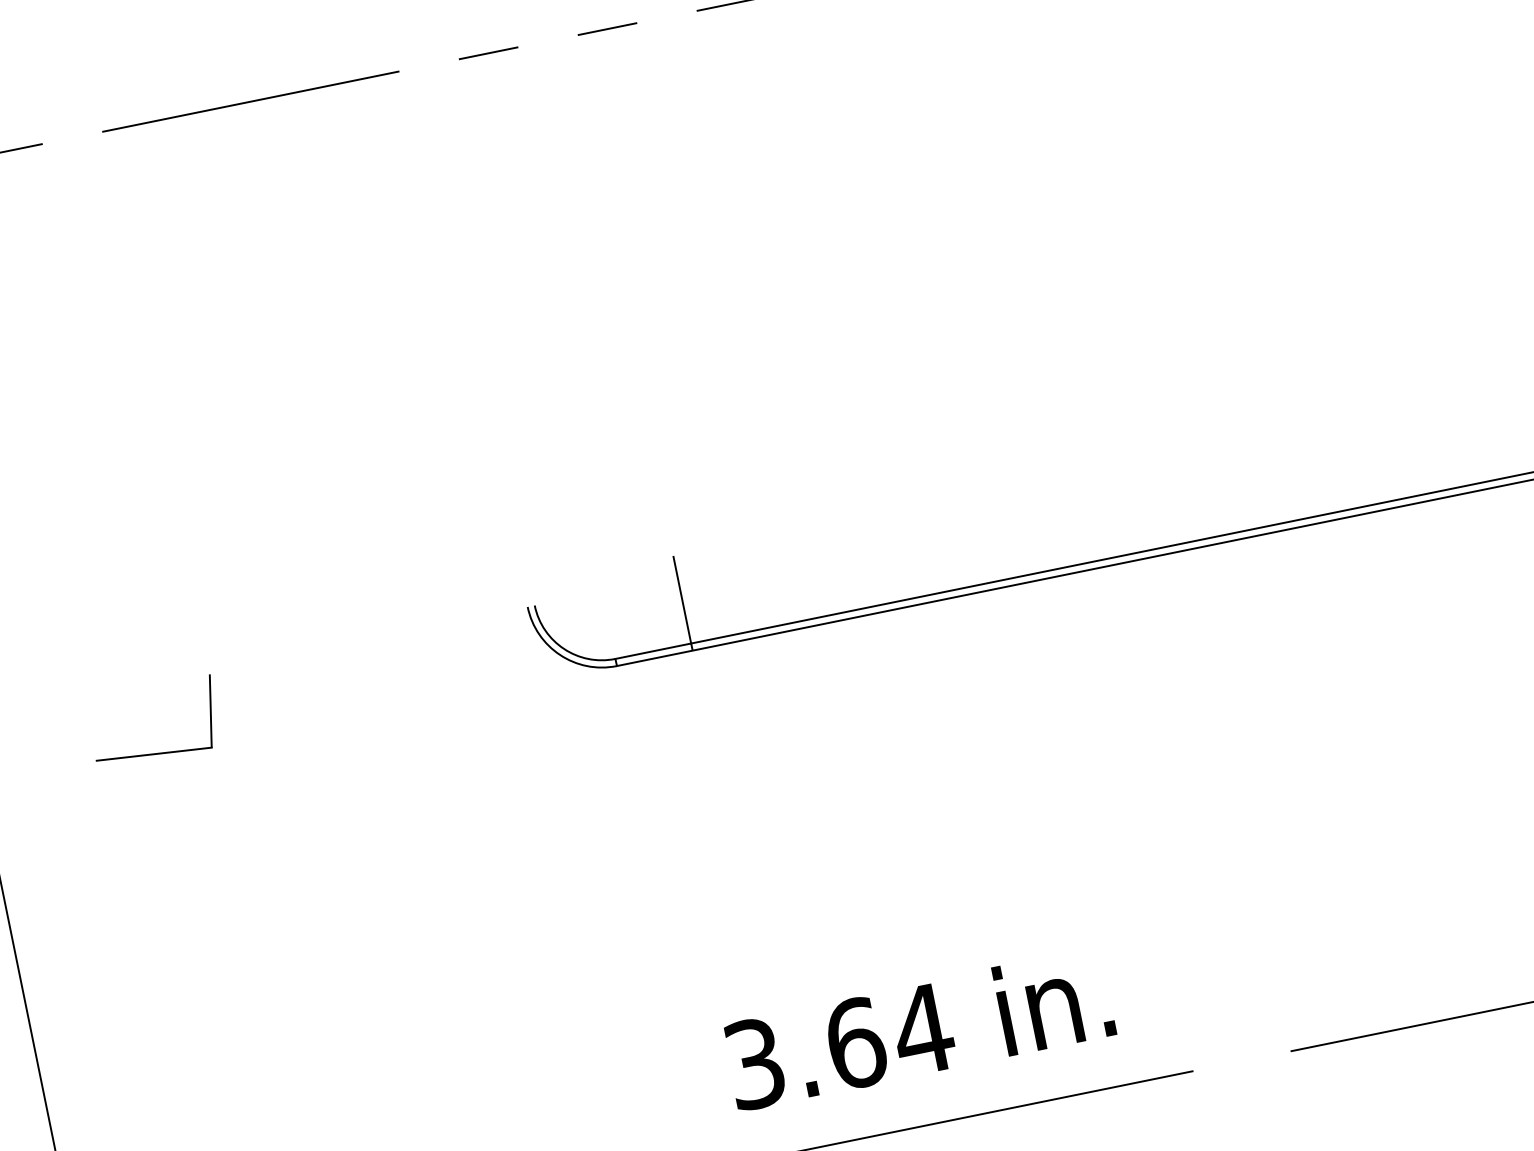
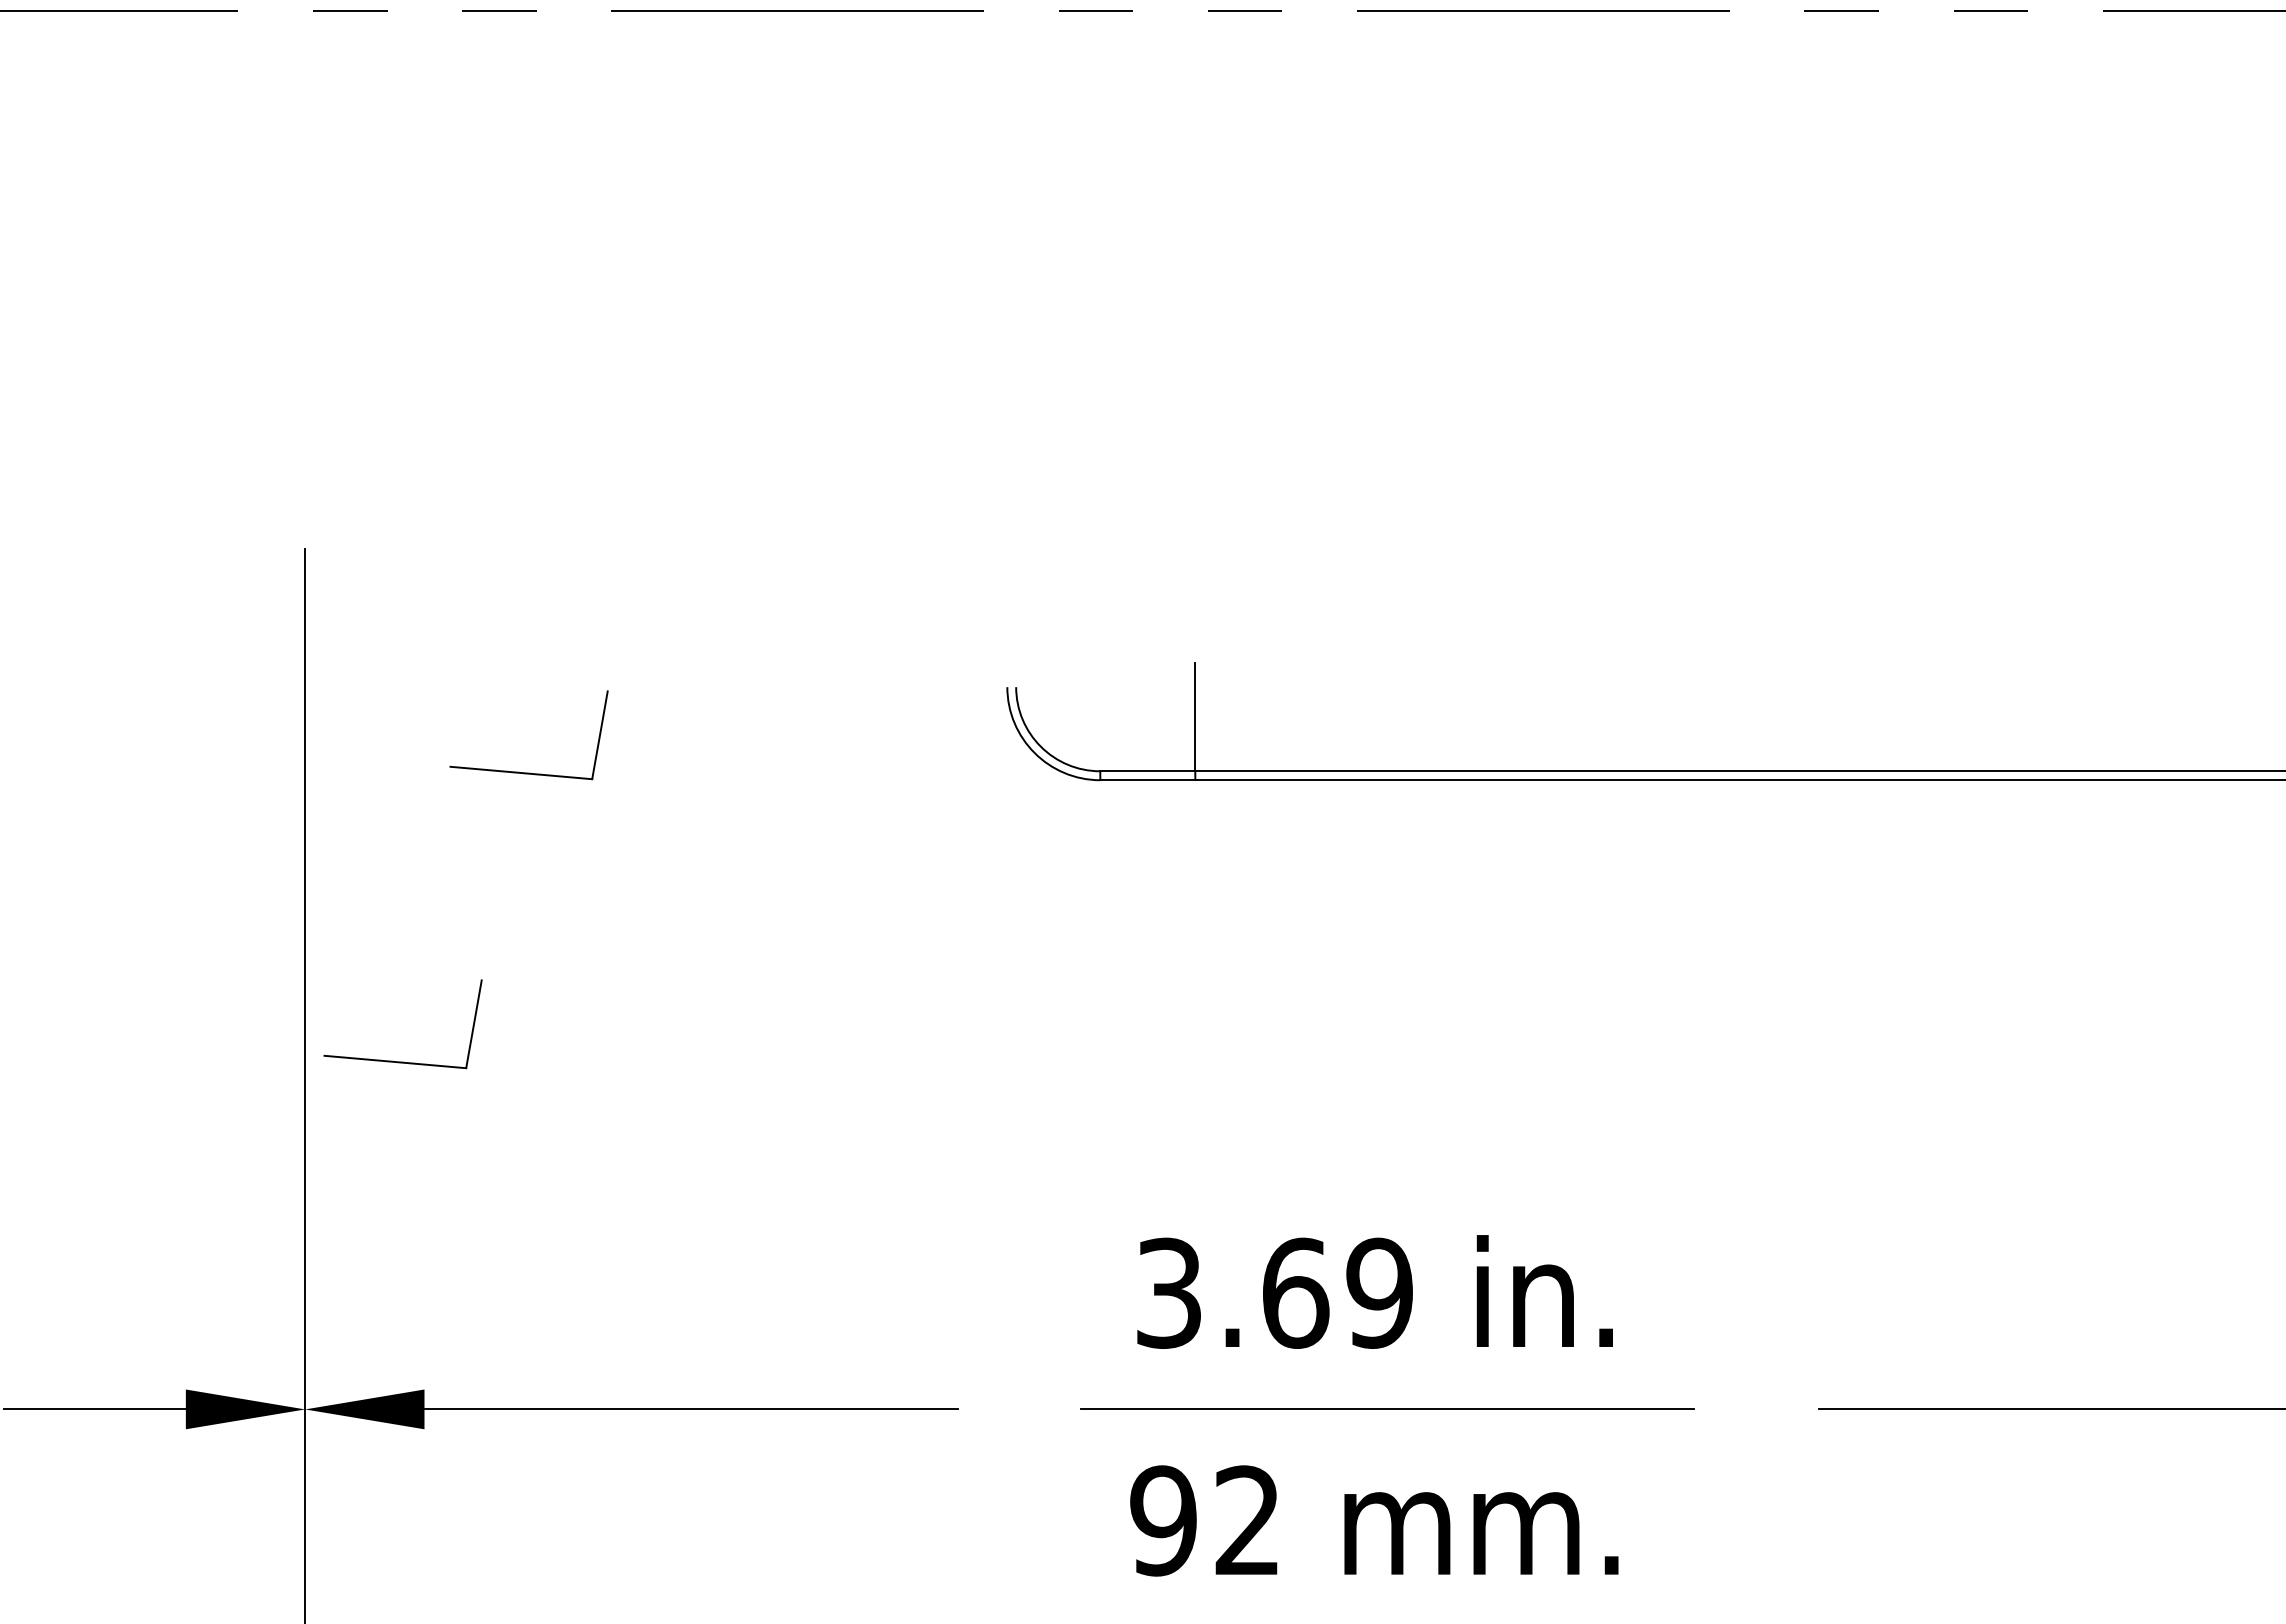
part: (106, 1003) -> (402, 1061), added
text: (922, 1029) -> (1379, 1292), 3.64 -> 3.69

